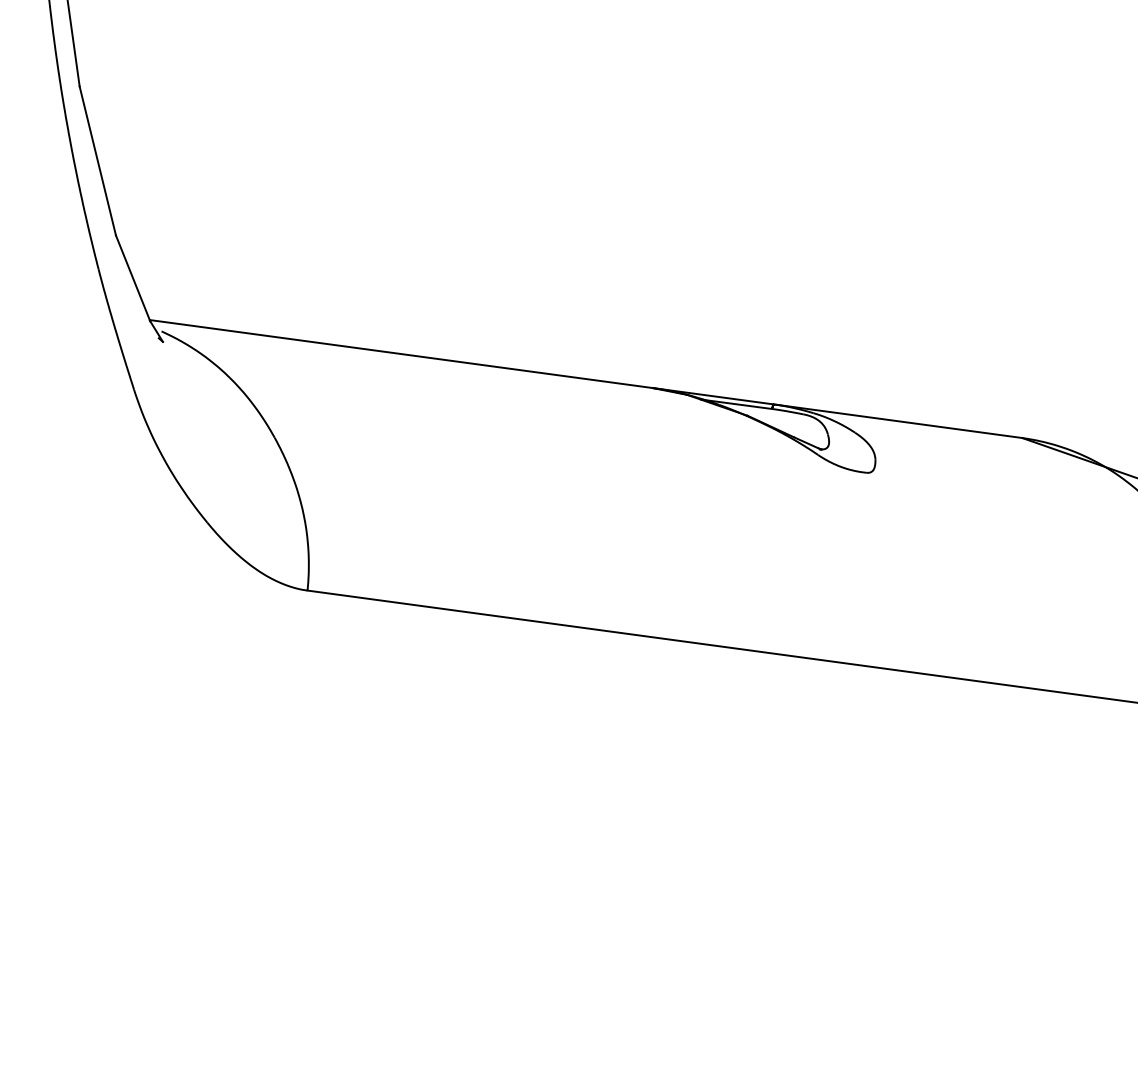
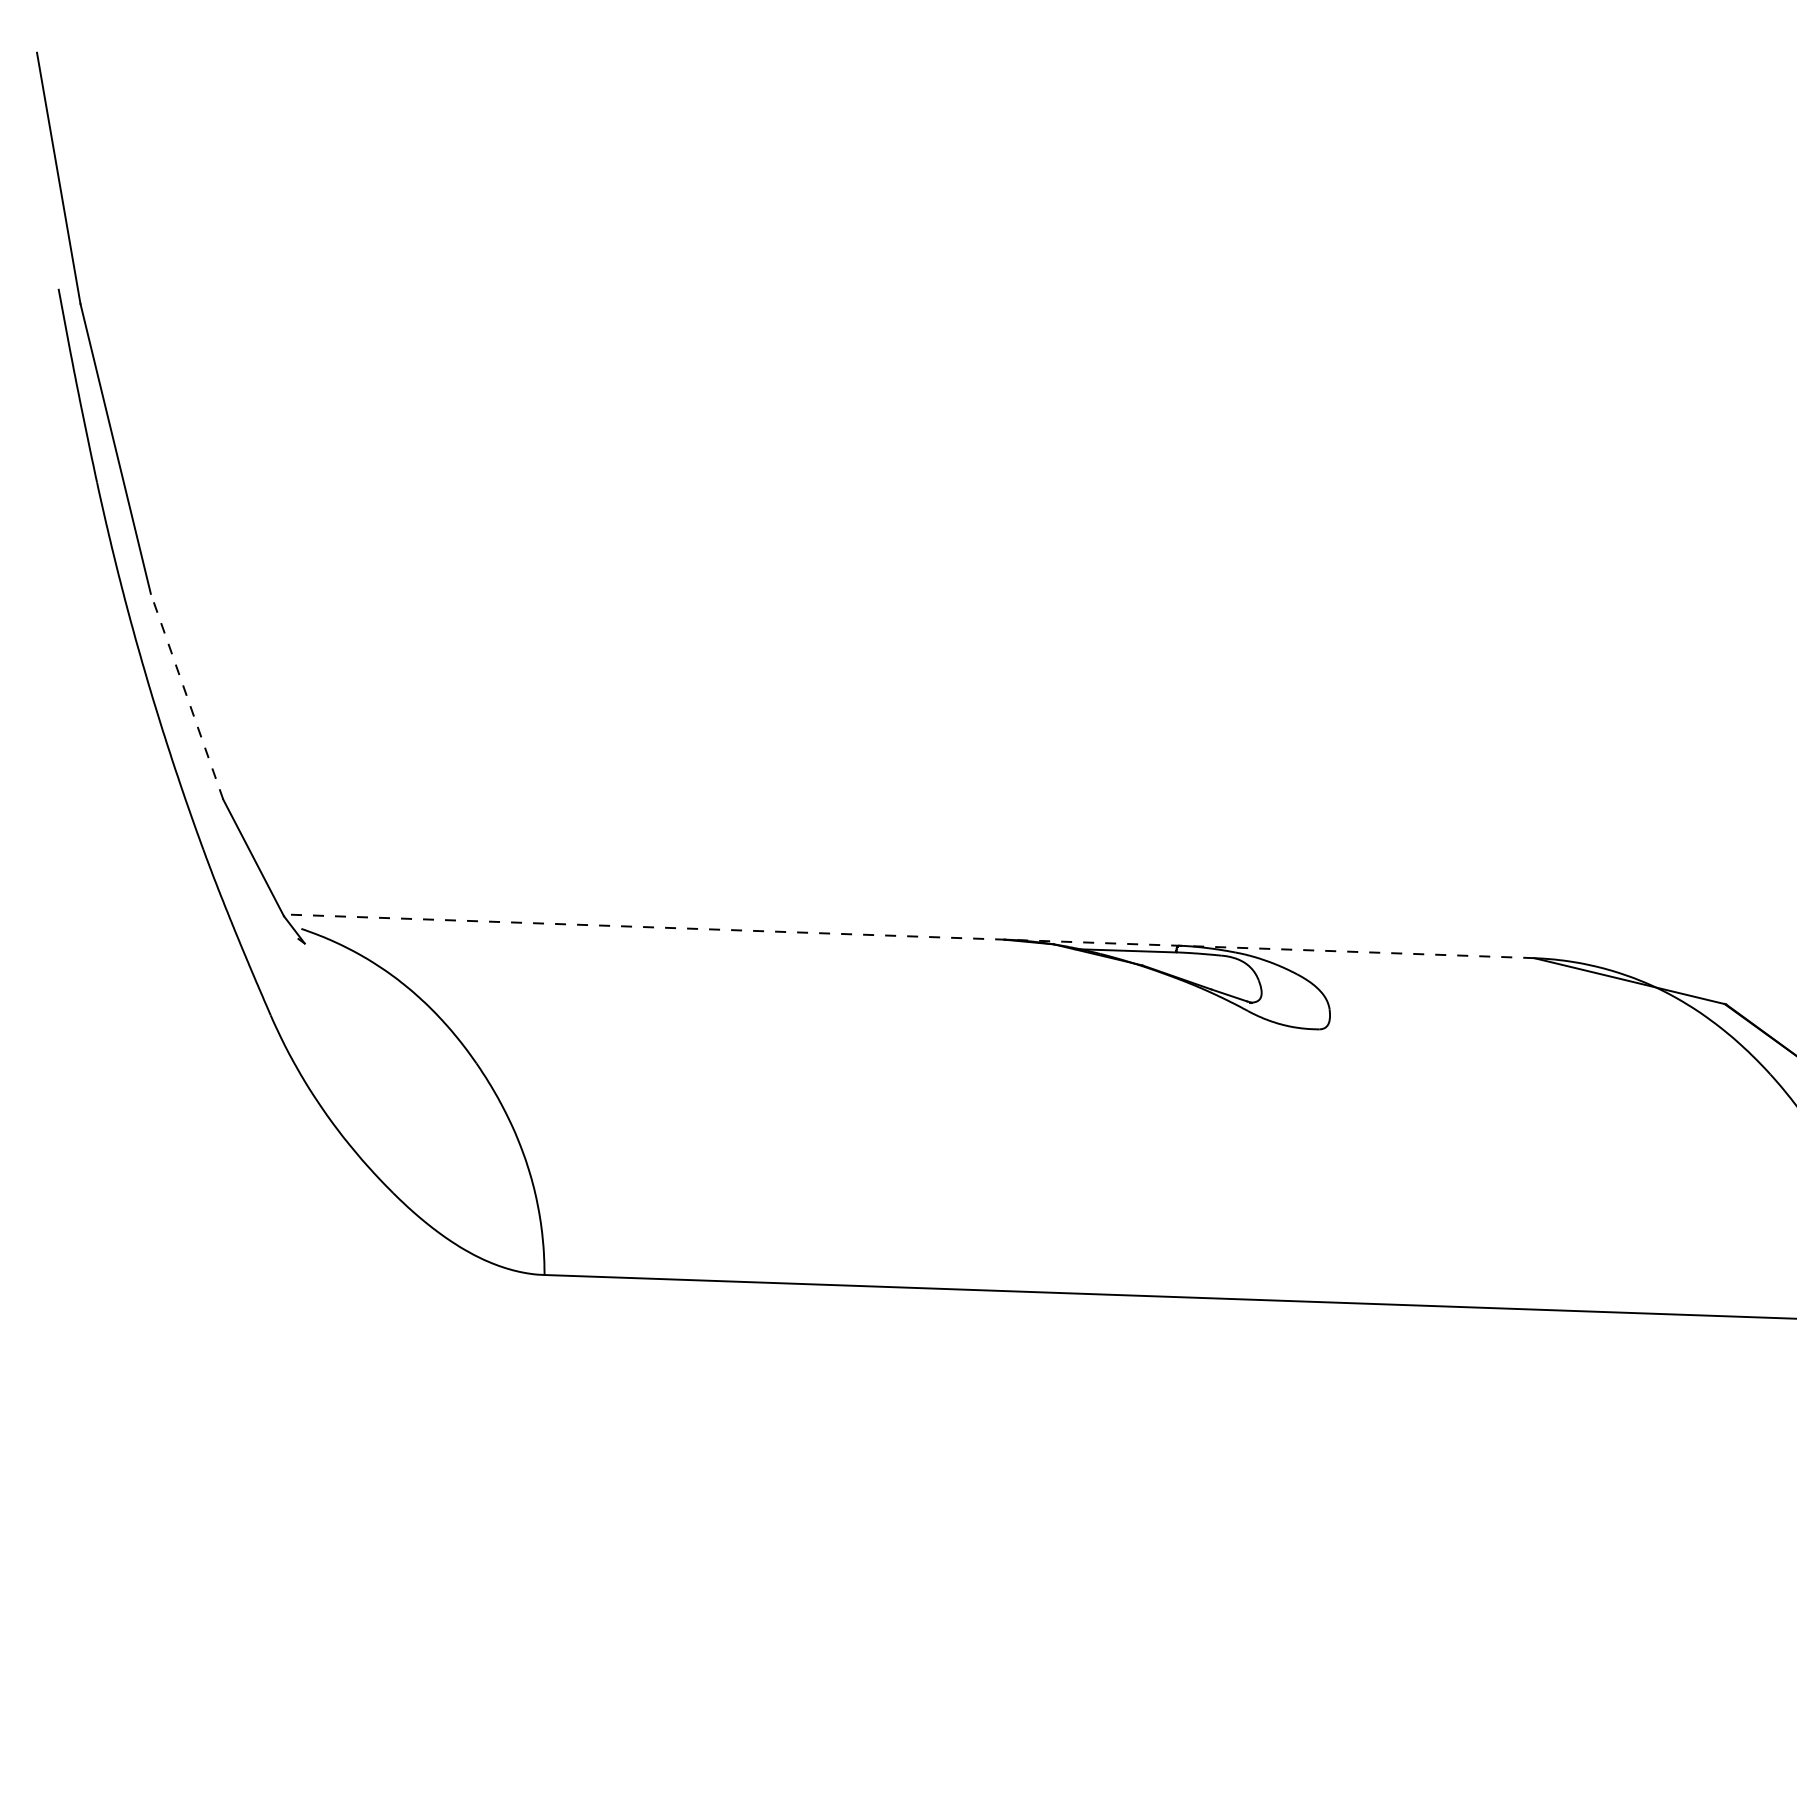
line: (97, 160) -> (186, 696), solid -> dashed
line: (585, 379) -> (908, 936), solid -> dashed

